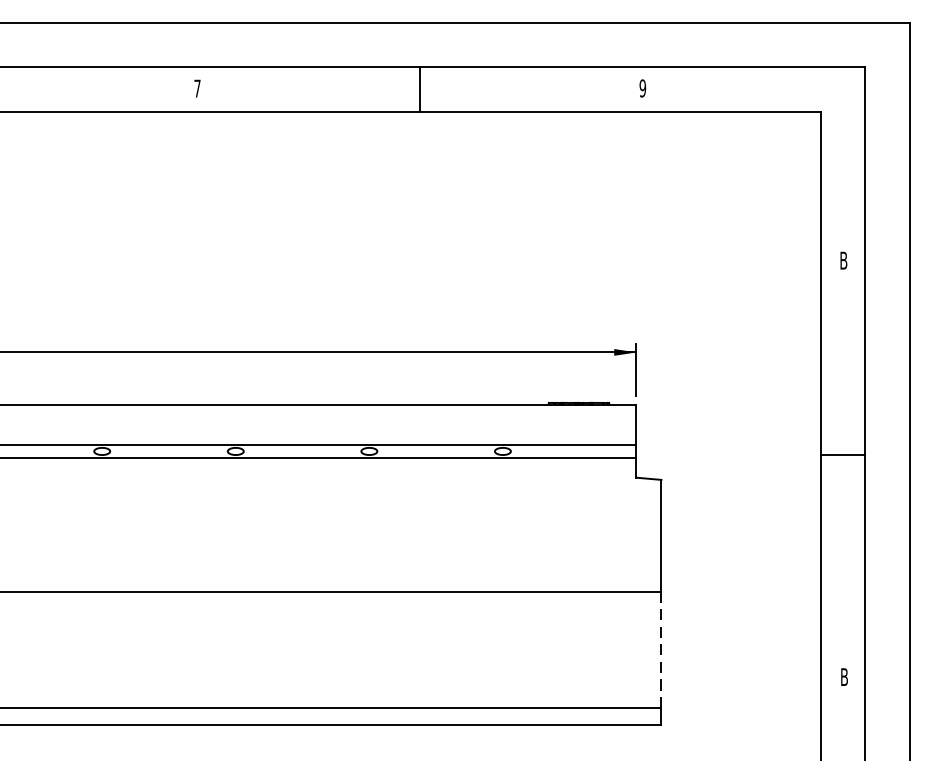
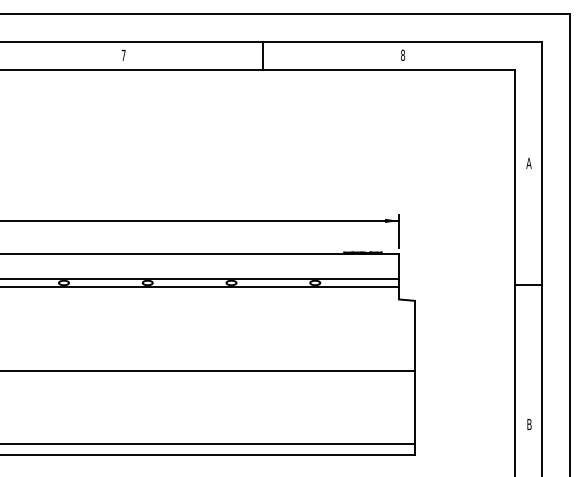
text: (643, 88) -> (403, 55), 9 -> 8
text: (842, 259) -> (528, 162), B -> A
line: (661, 649) -> (414, 407), dashed -> solid

